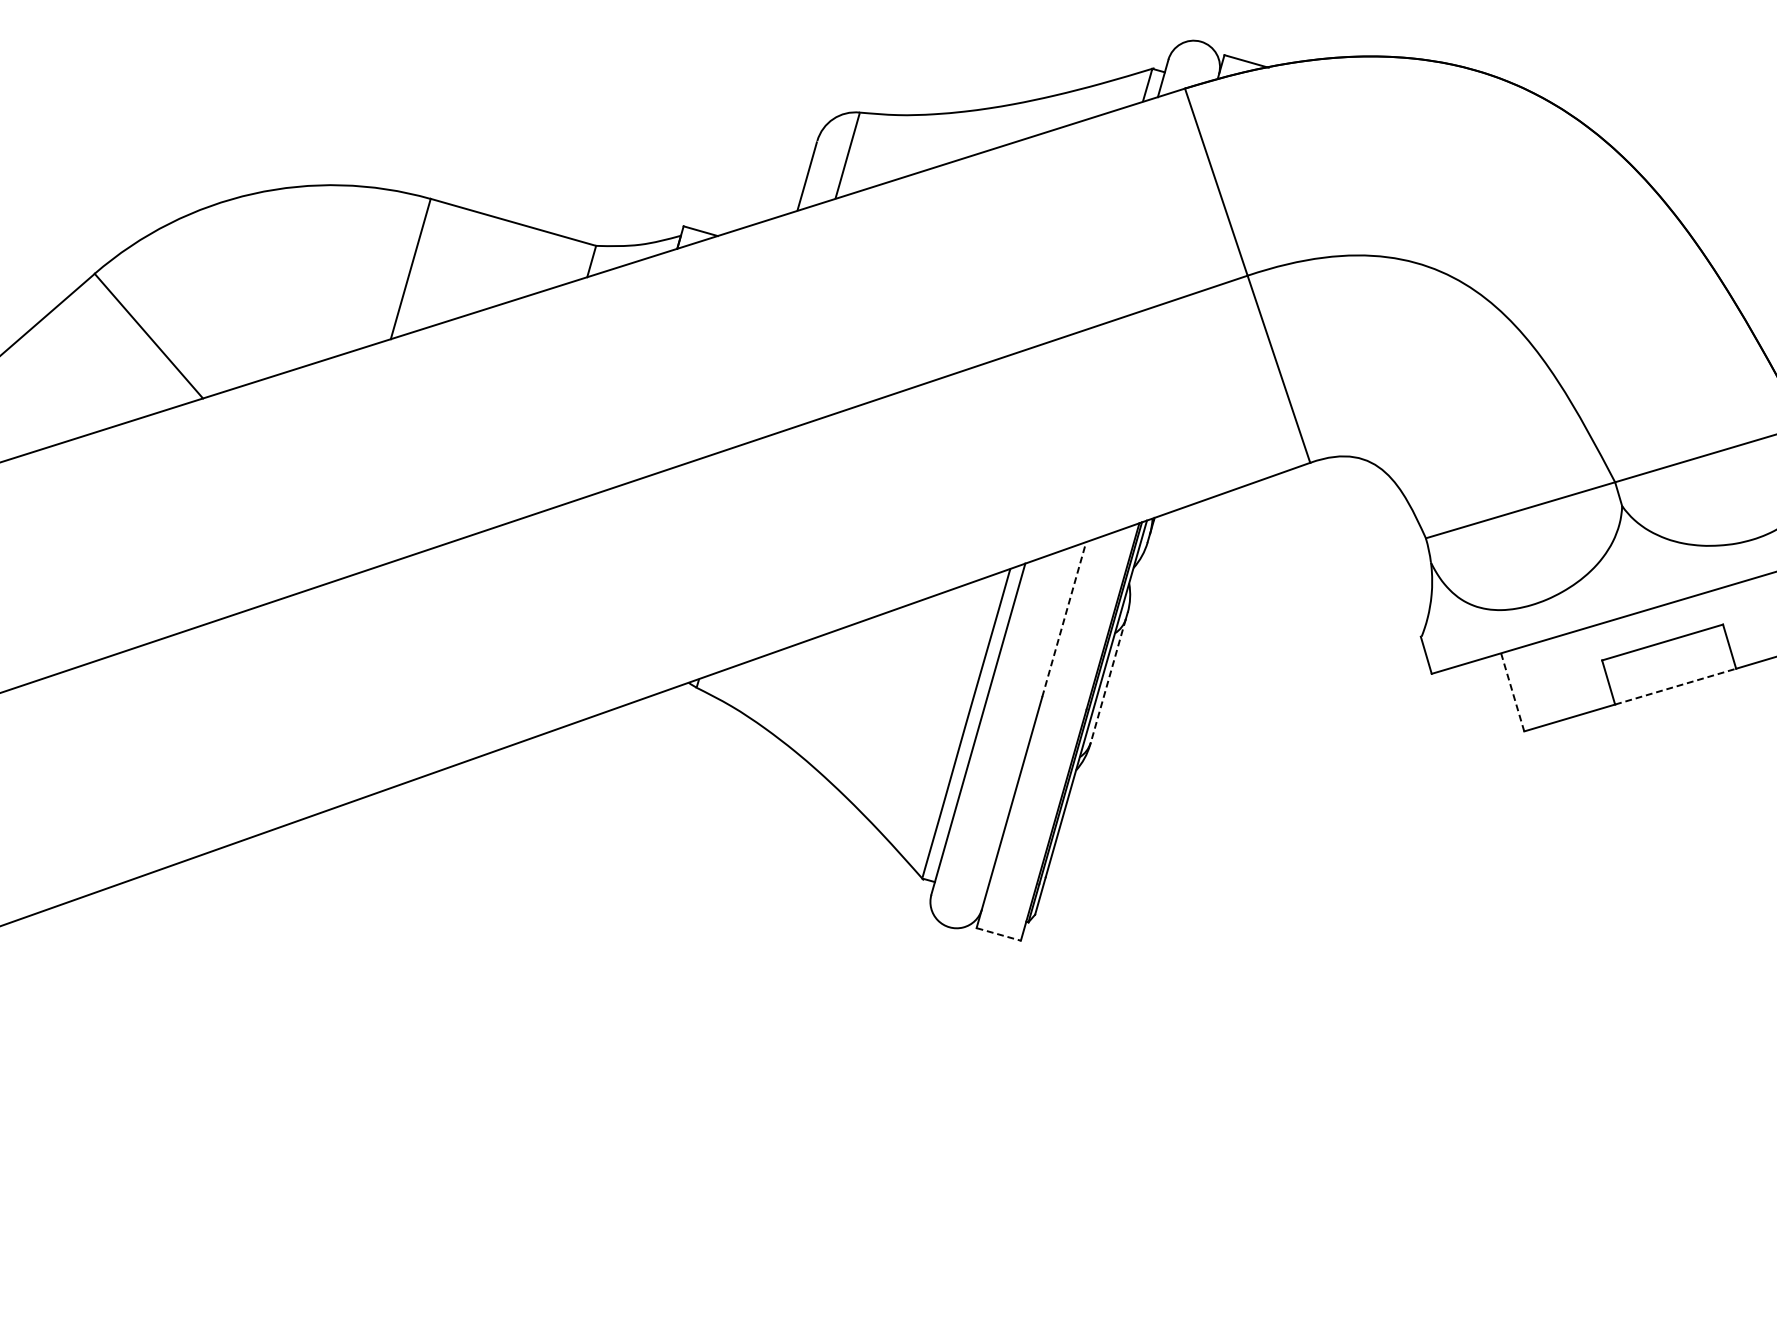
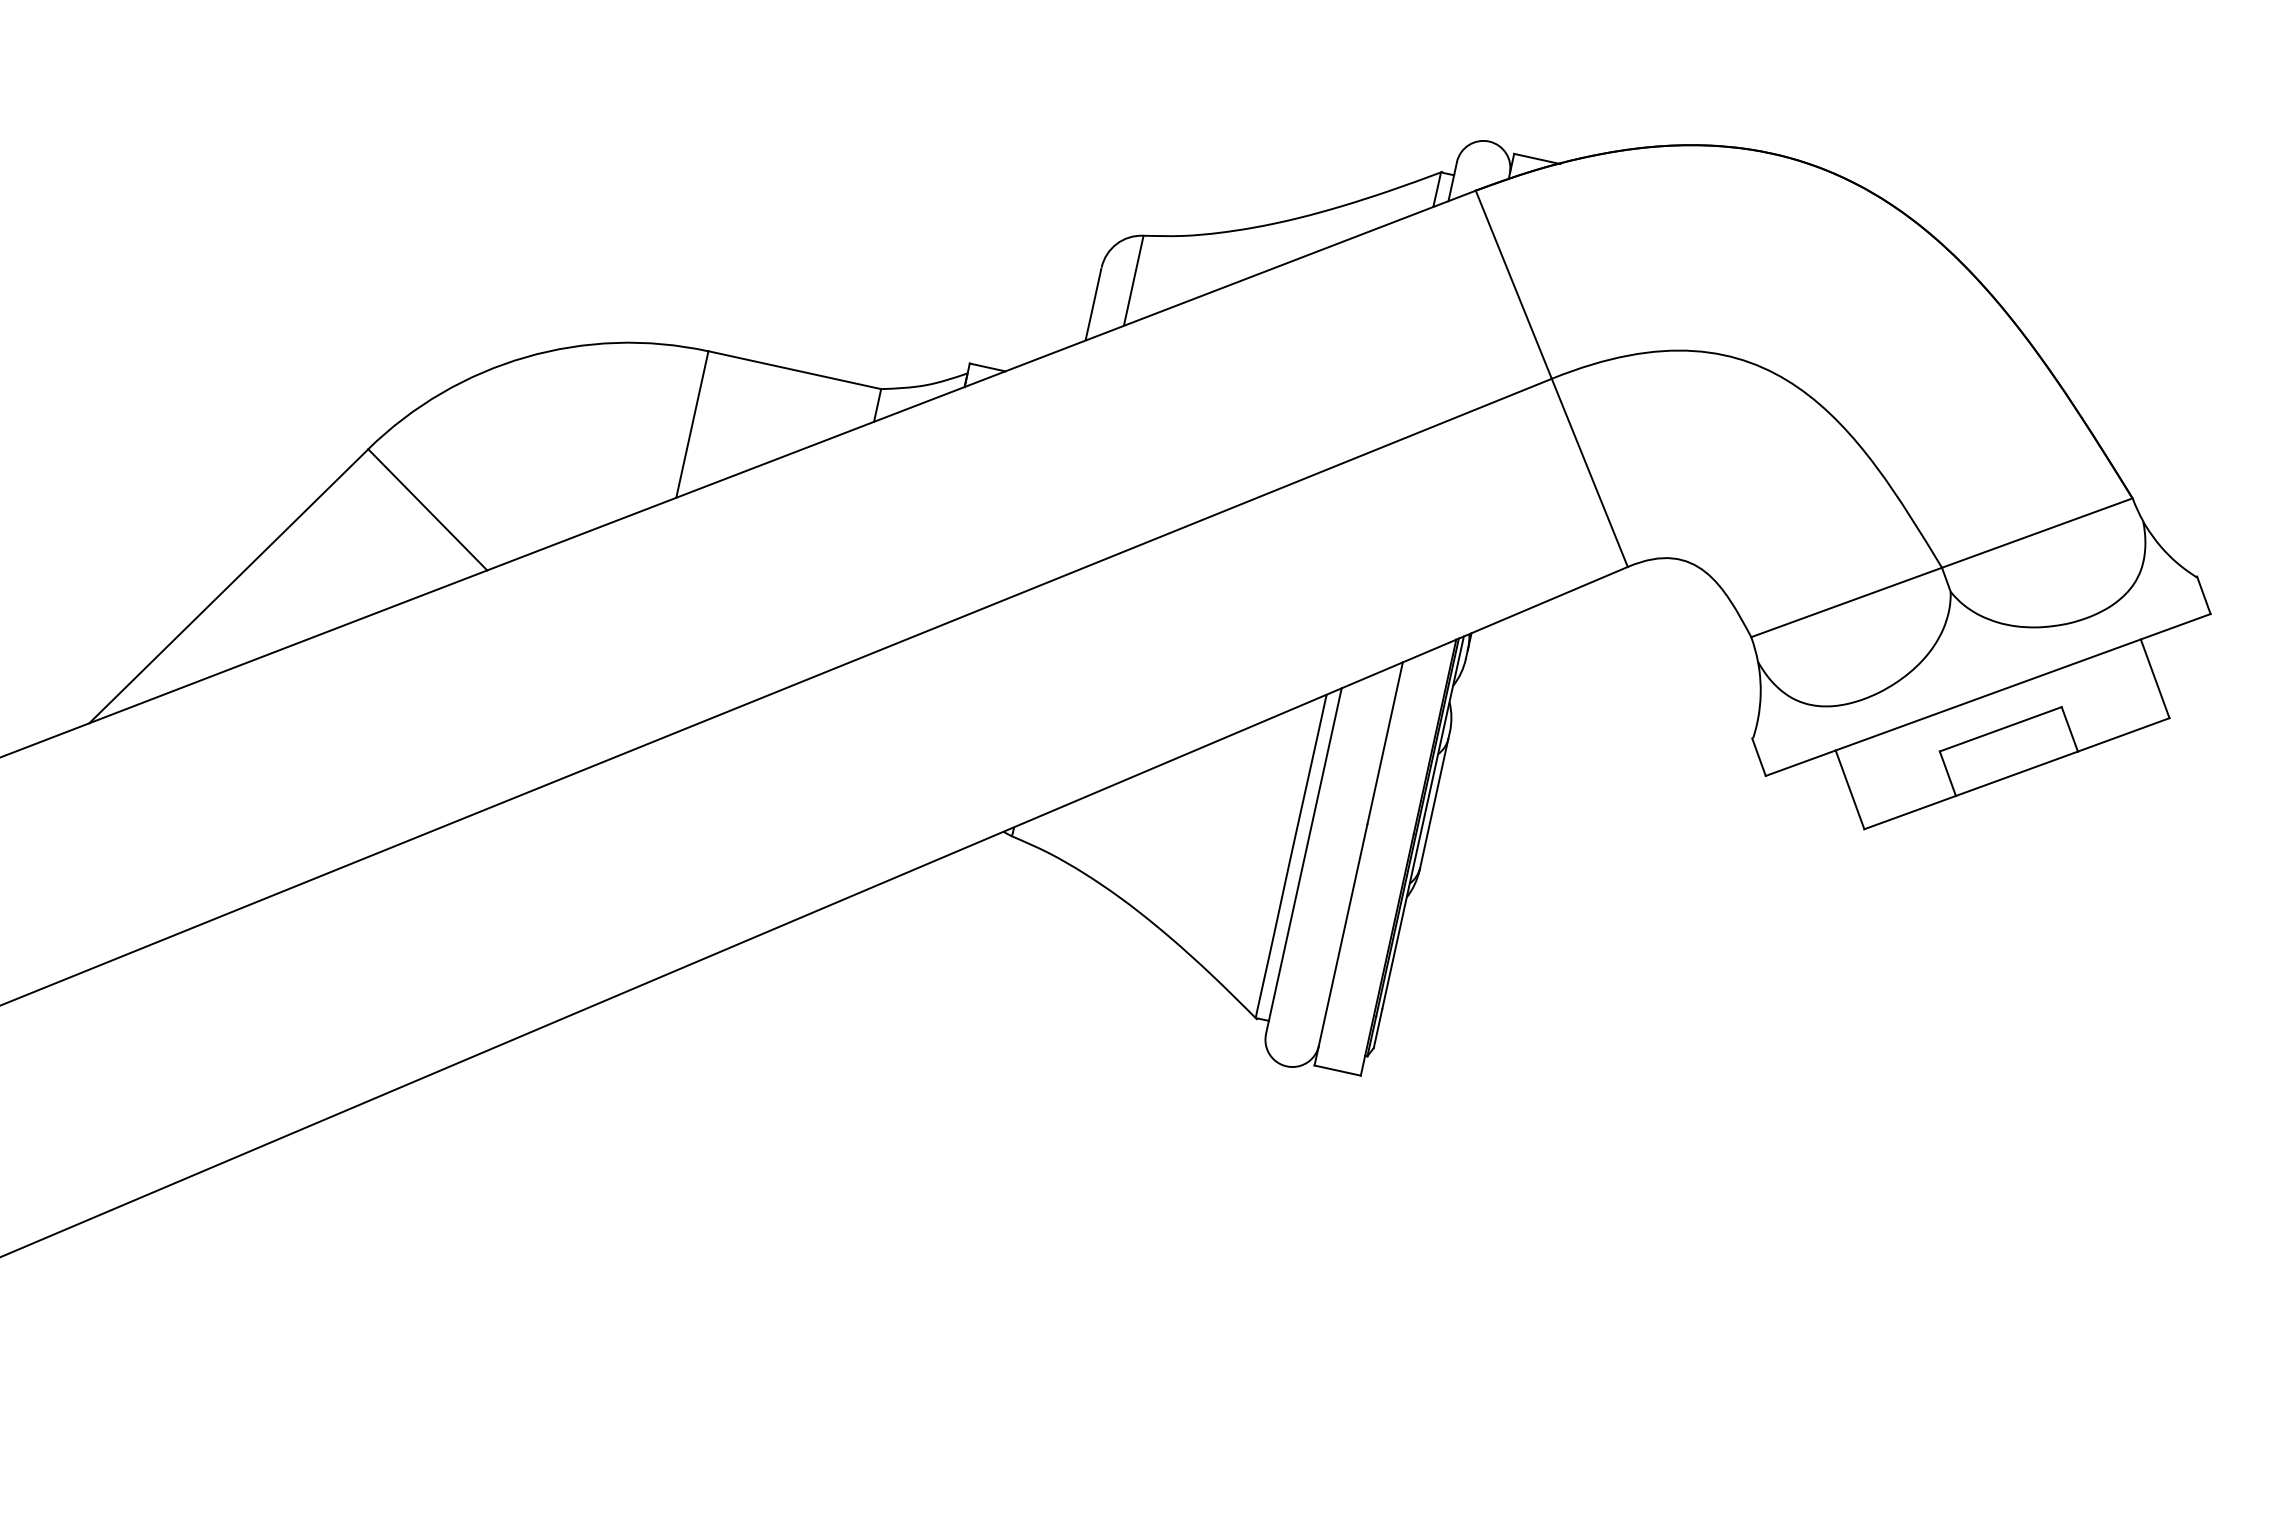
line: (1064, 619) -> (1385, 743), dashed -> solid
line: (1108, 681) -> (1434, 804), dashed -> solid
line: (1675, 686) -> (2016, 773), dashed -> solid
line: (1513, 692) -> (1850, 789), dashed -> solid
line: (998, 934) -> (1337, 1070), dashed -> solid

